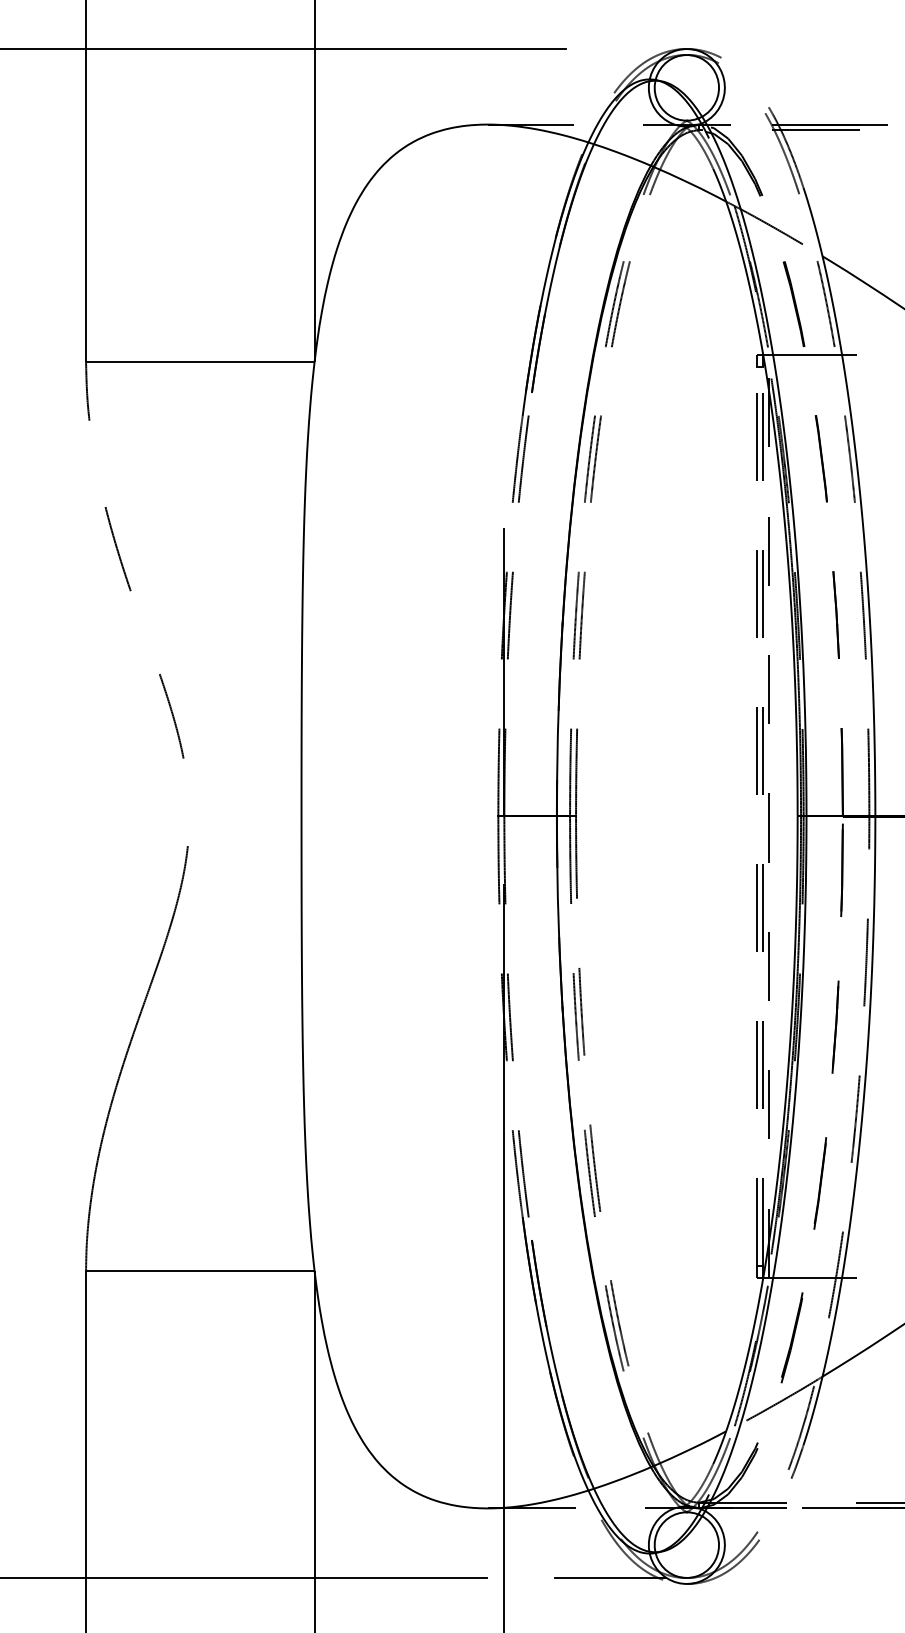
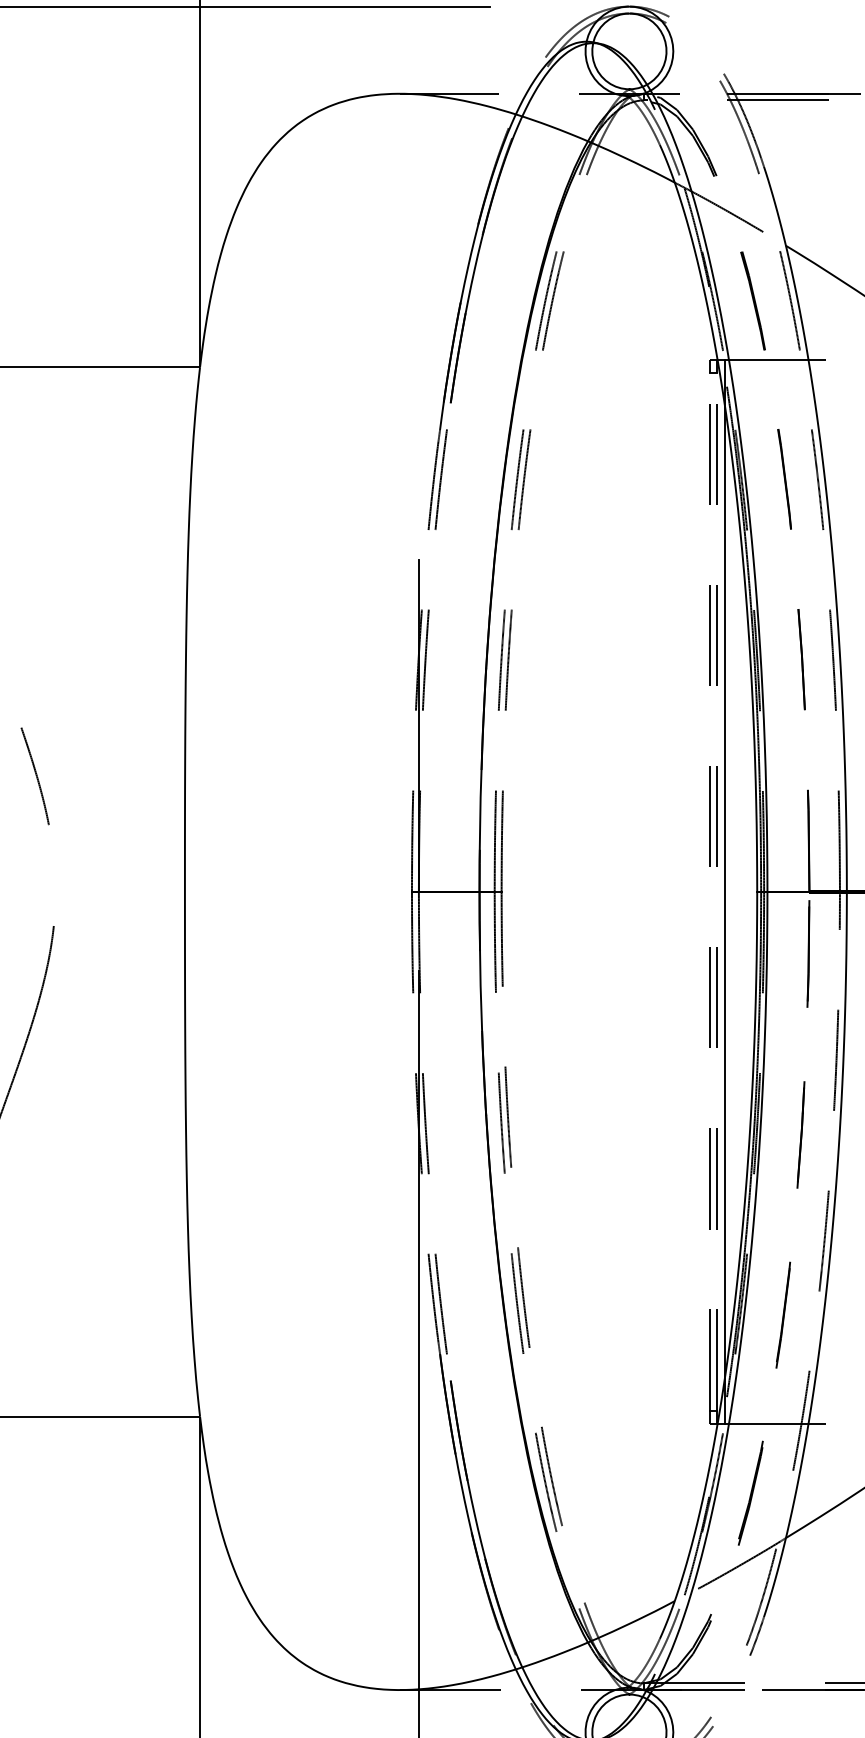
line: (769, 815) -> (724, 890), dashed -> solid

